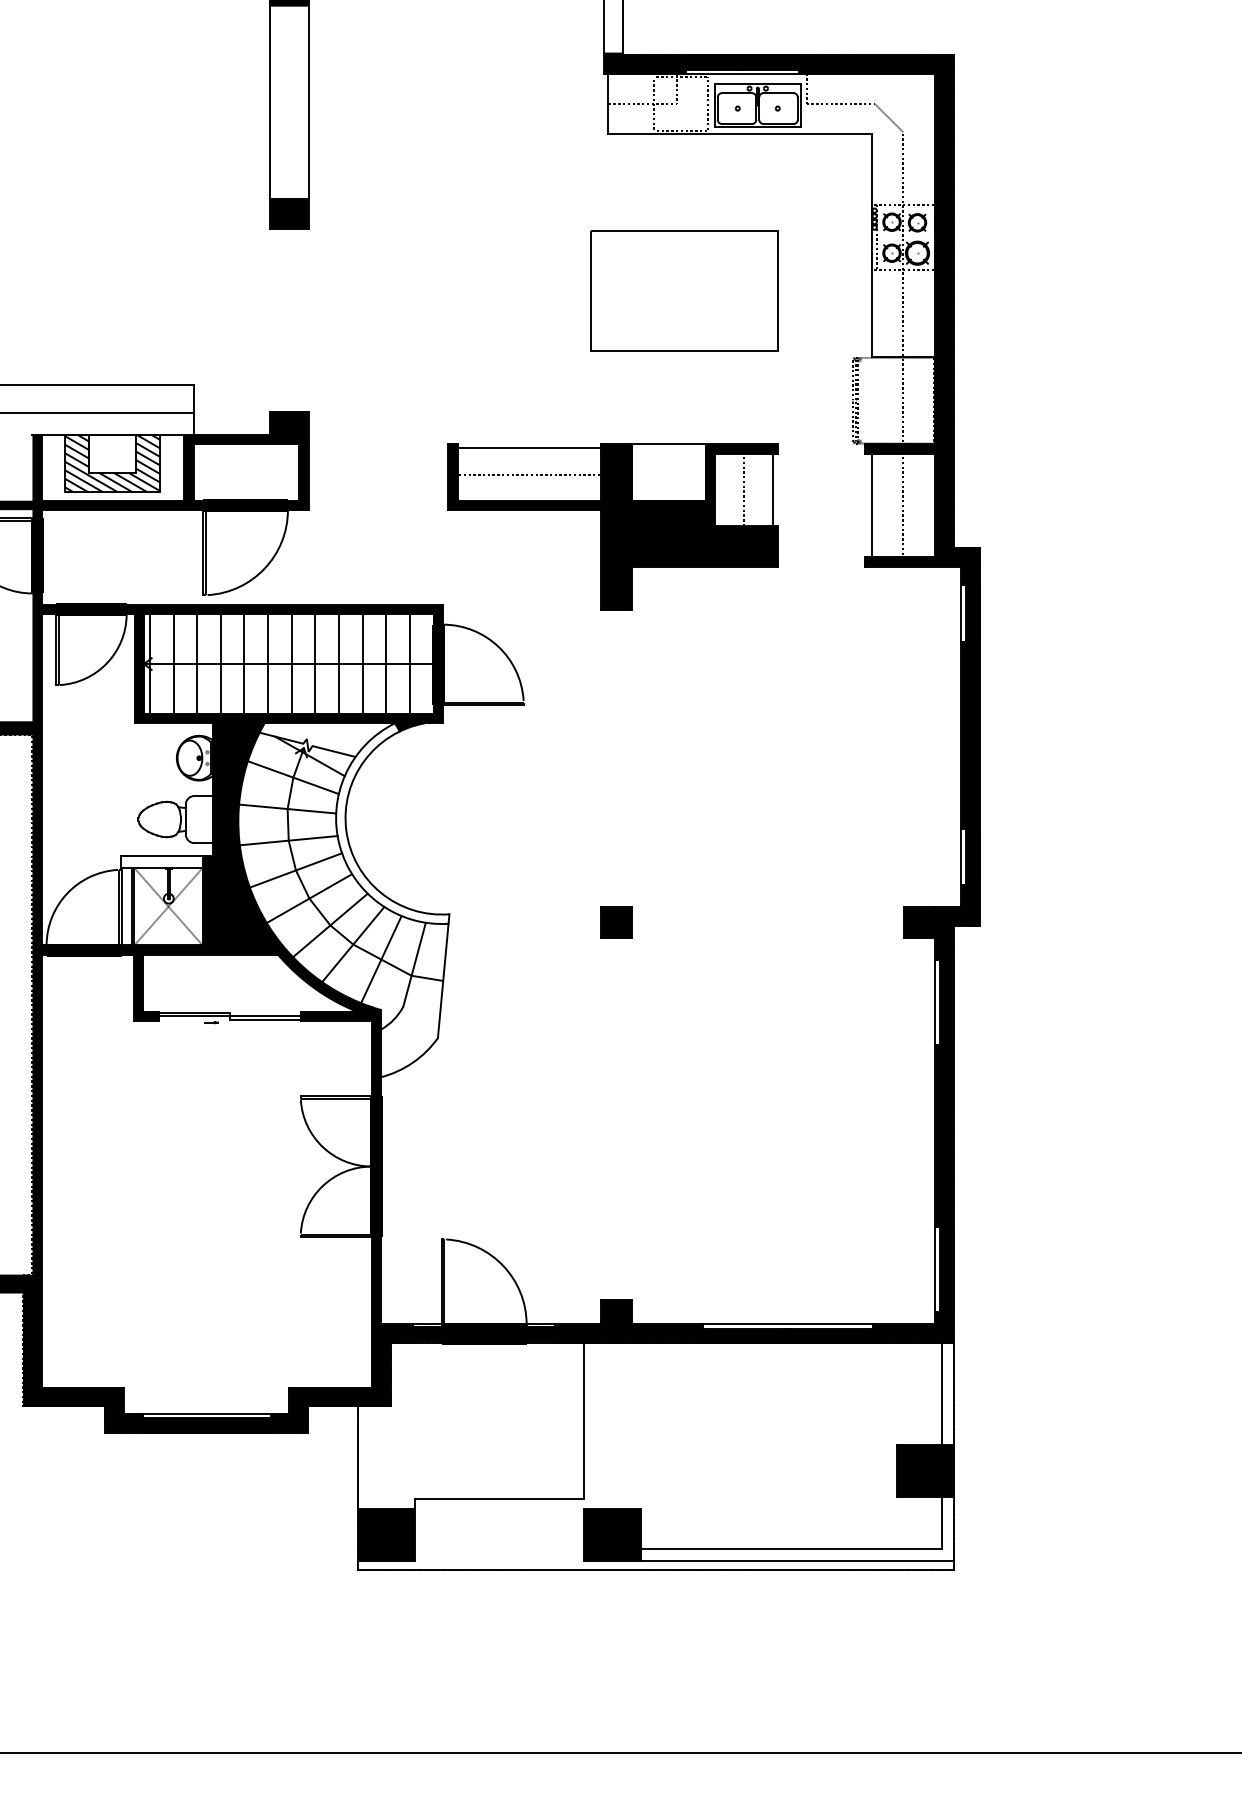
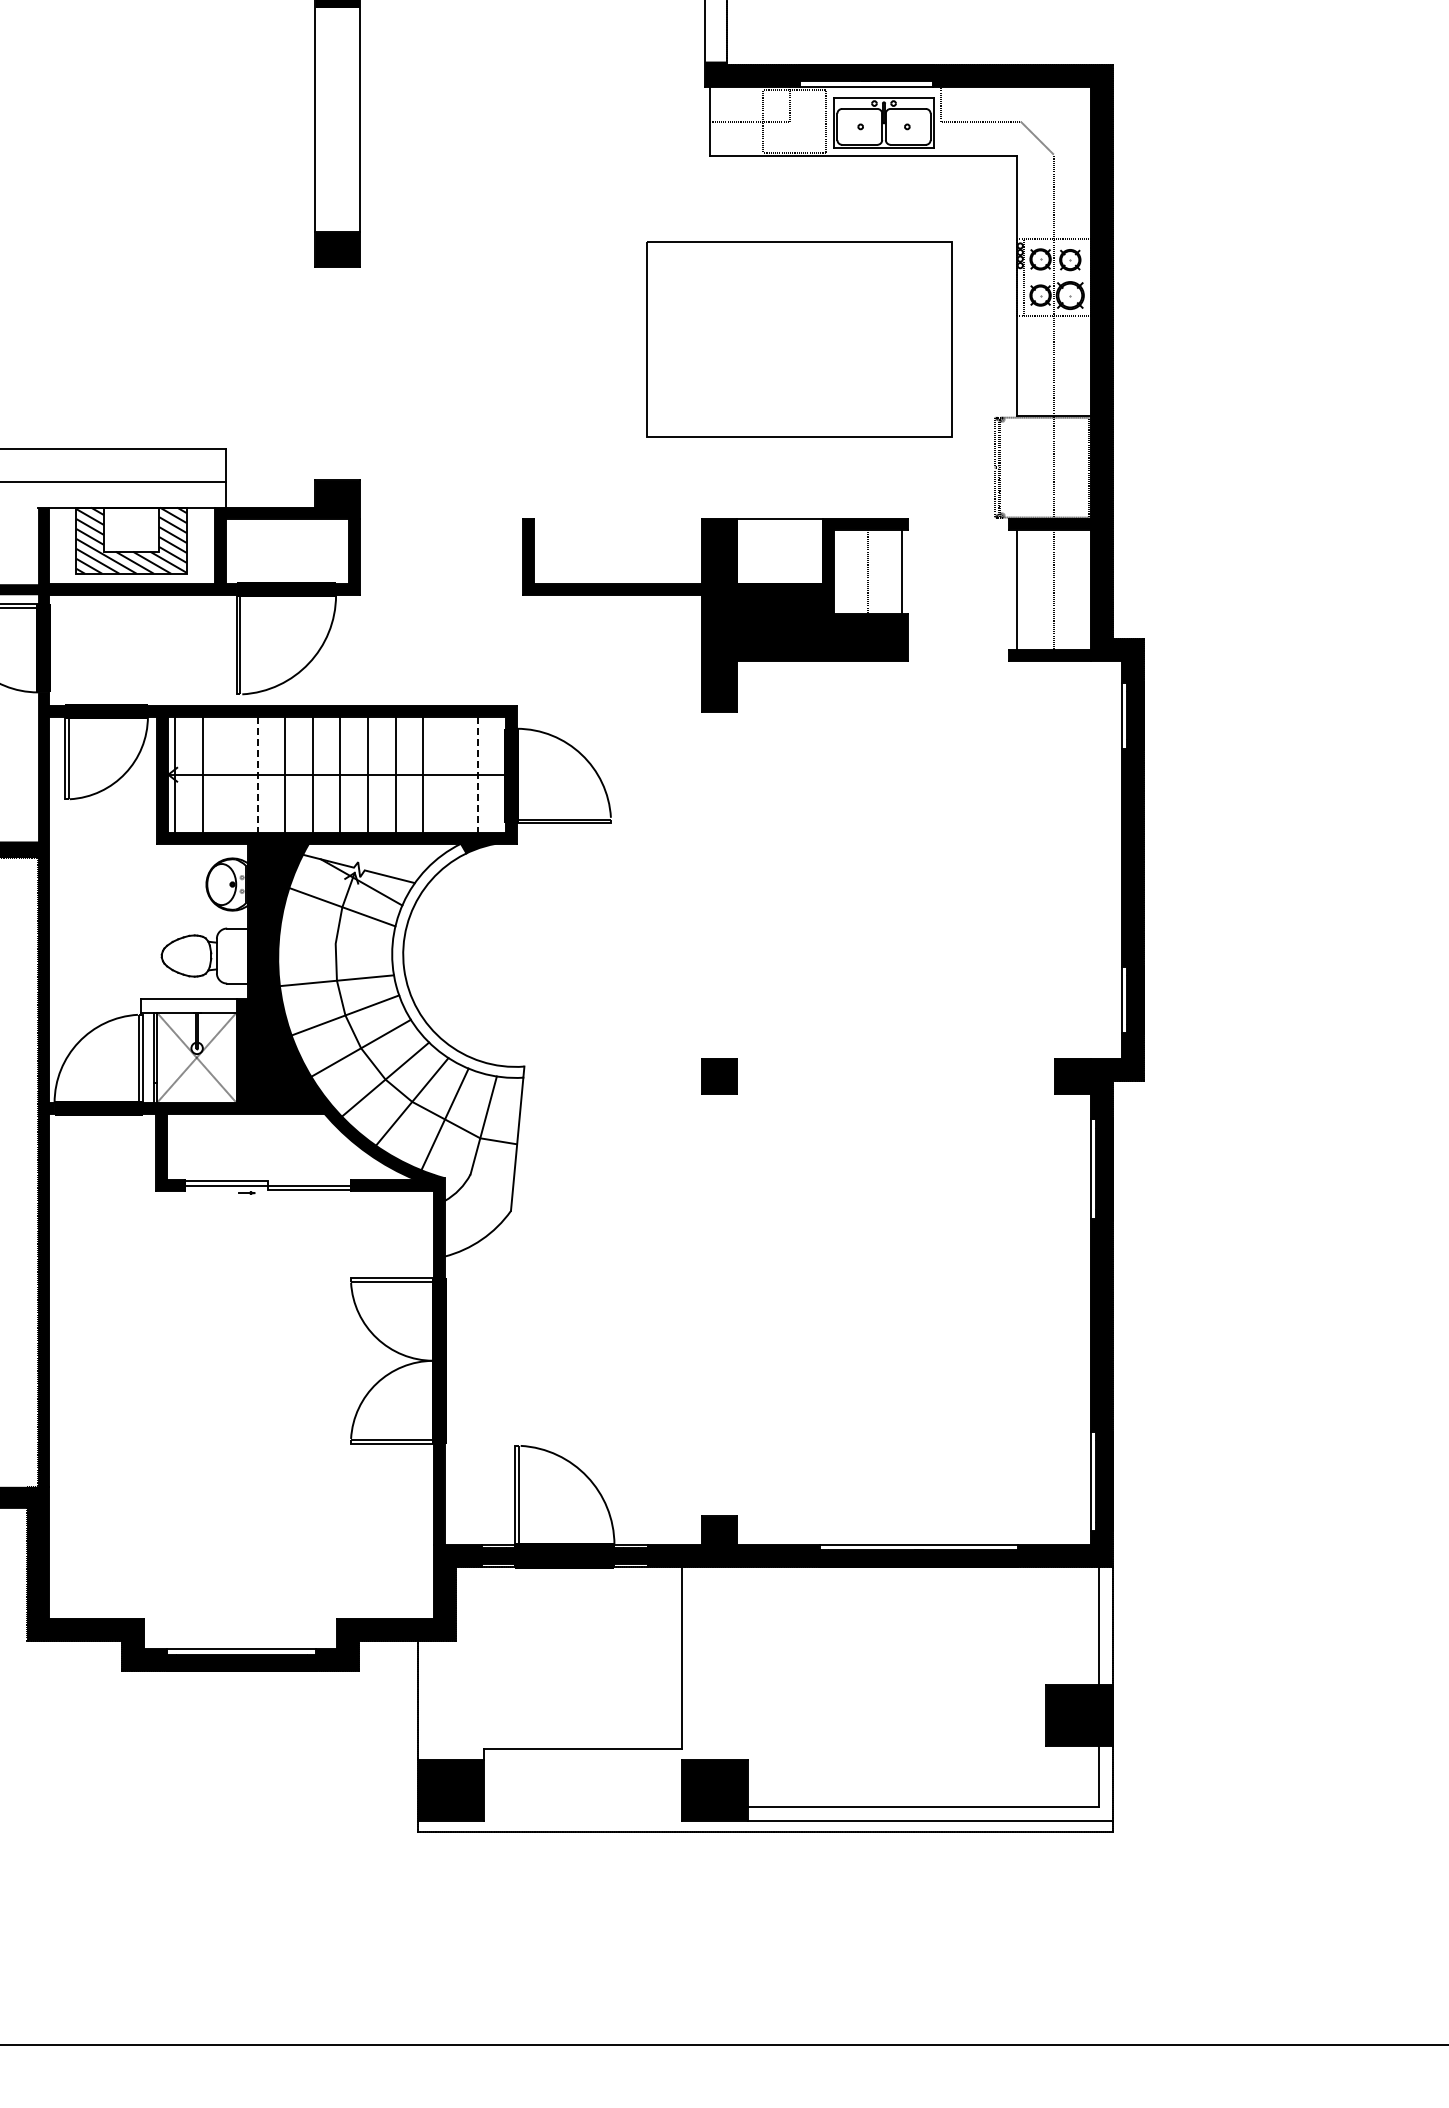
part: (684, 290) -> (798, 339), size x1.4
line: (529, 448) -> (617, 523), removed
line: (529, 474) -> (617, 553), removed
line: (197, 663) -> (230, 774), removed
line: (386, 663) -> (450, 774), removed
line: (220, 664) -> (257, 775), solid -> dashed
line: (410, 664) -> (478, 775), solid -> dashed
line: (287, 808) -> (335, 943), removed

